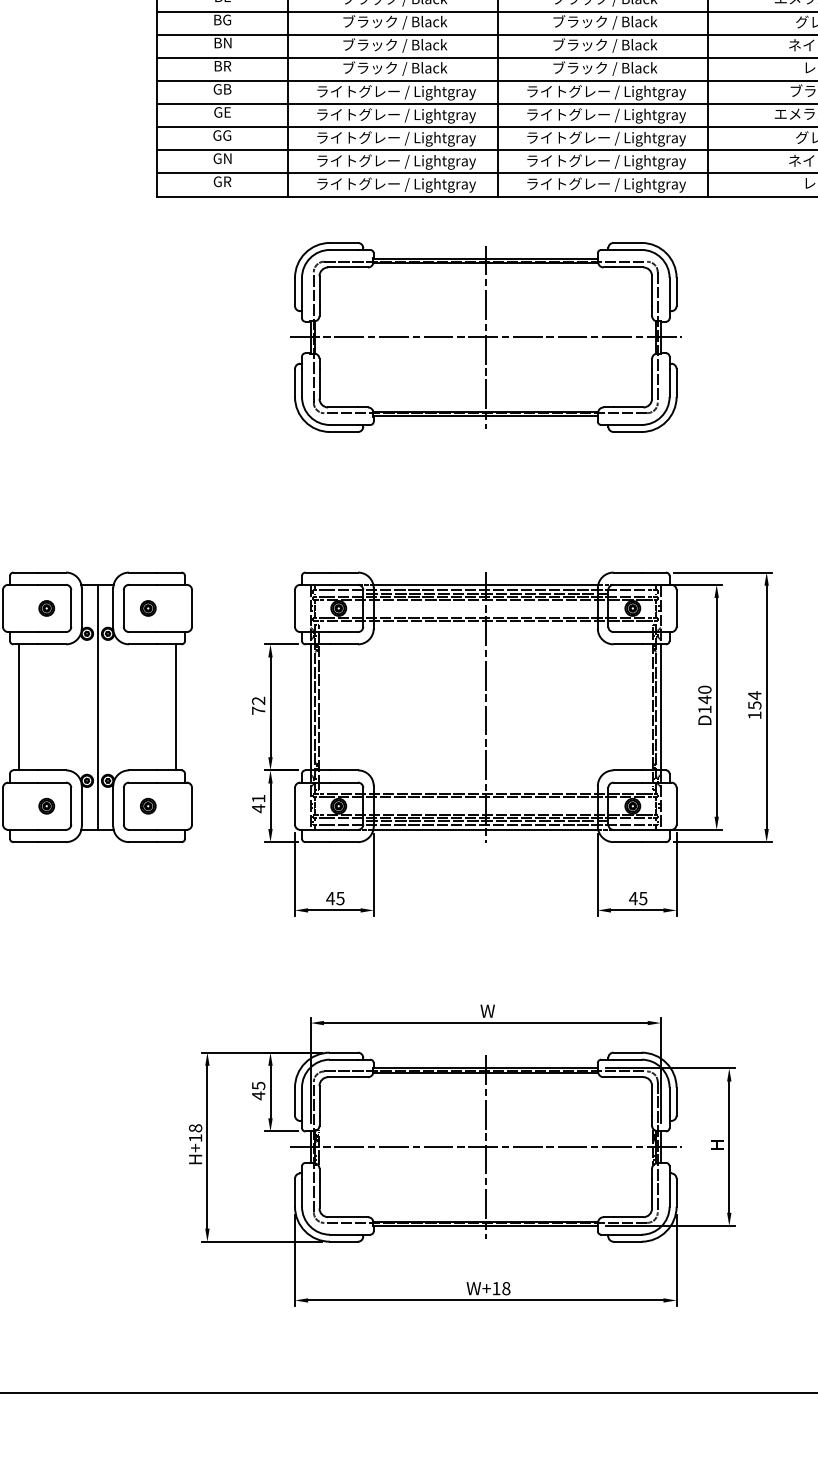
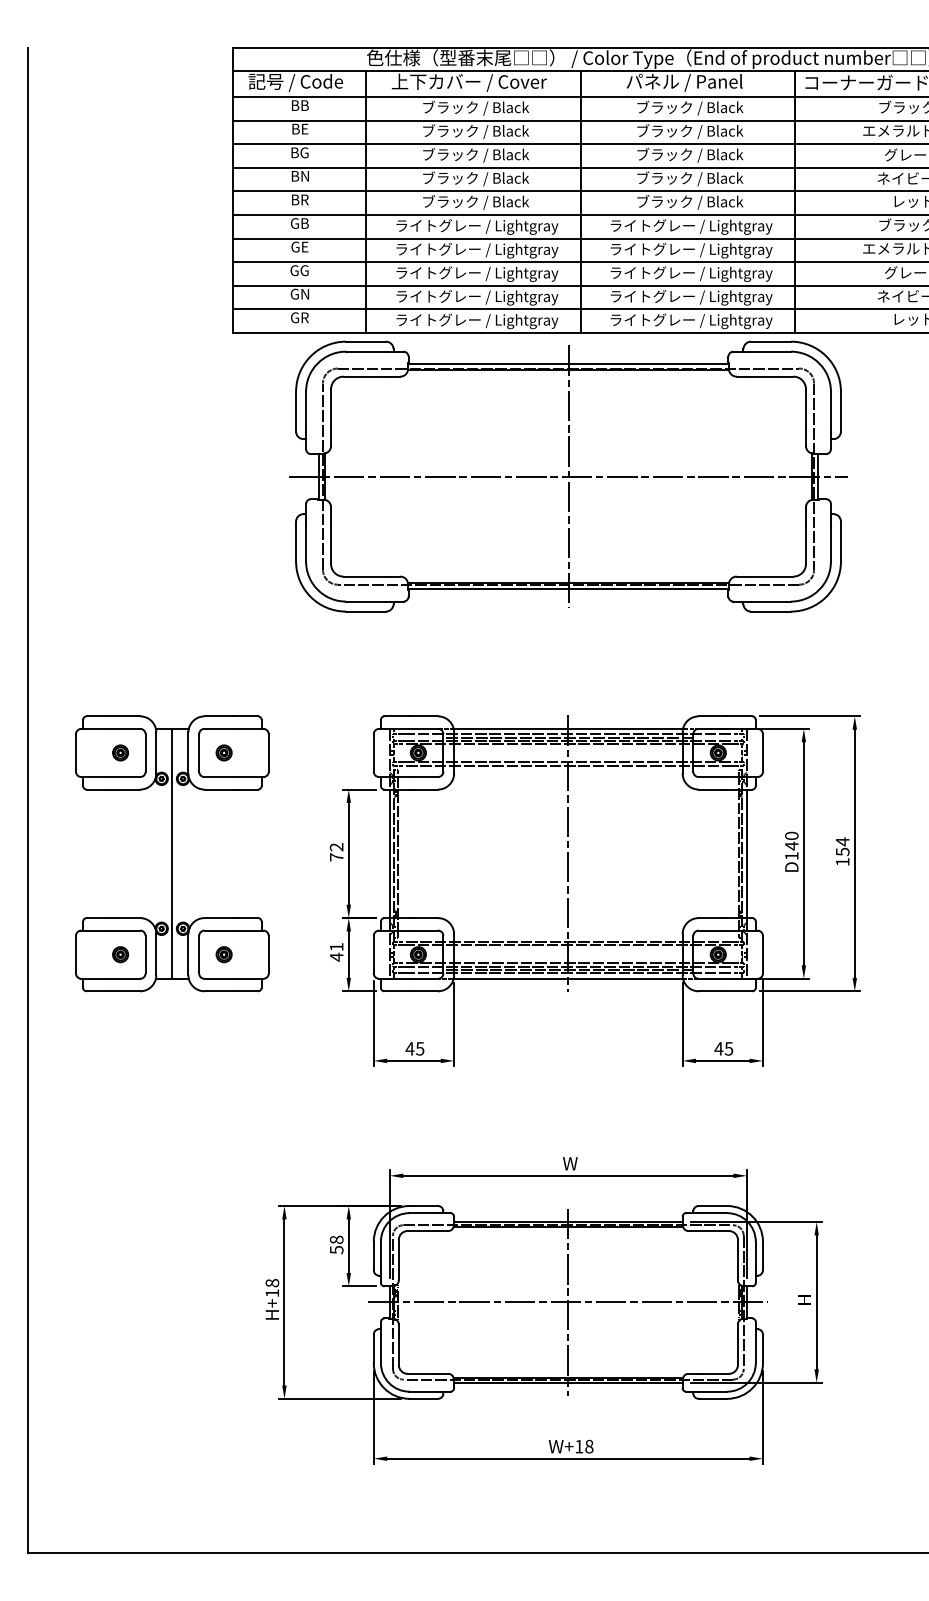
part: (484, 337) -> (567, 476), size x1.4
line: (19, 707) -> (92, 853), removed
line: (176, 707) -> (252, 853), removed
text: (258, 1090) -> (336, 1244), 45 -> 58

